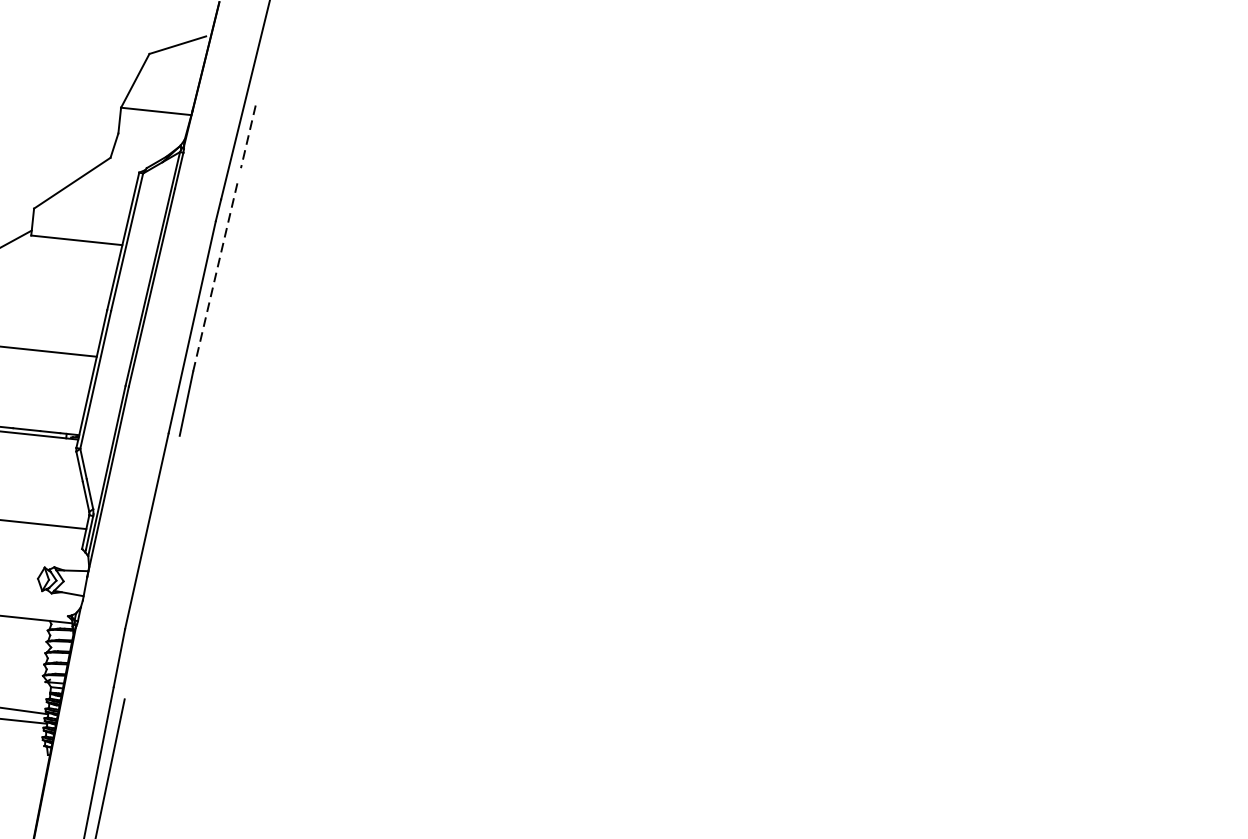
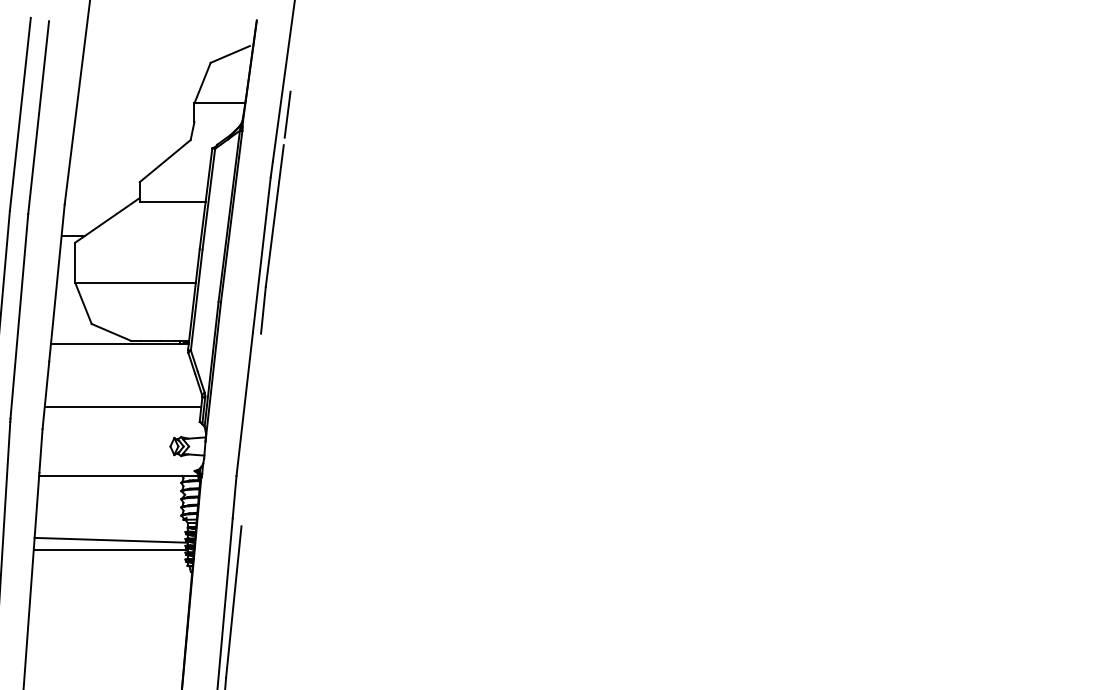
line: (248, 137) -> (287, 115), dashed -> solid
line: (215, 274) -> (274, 215), dashed -> solid

